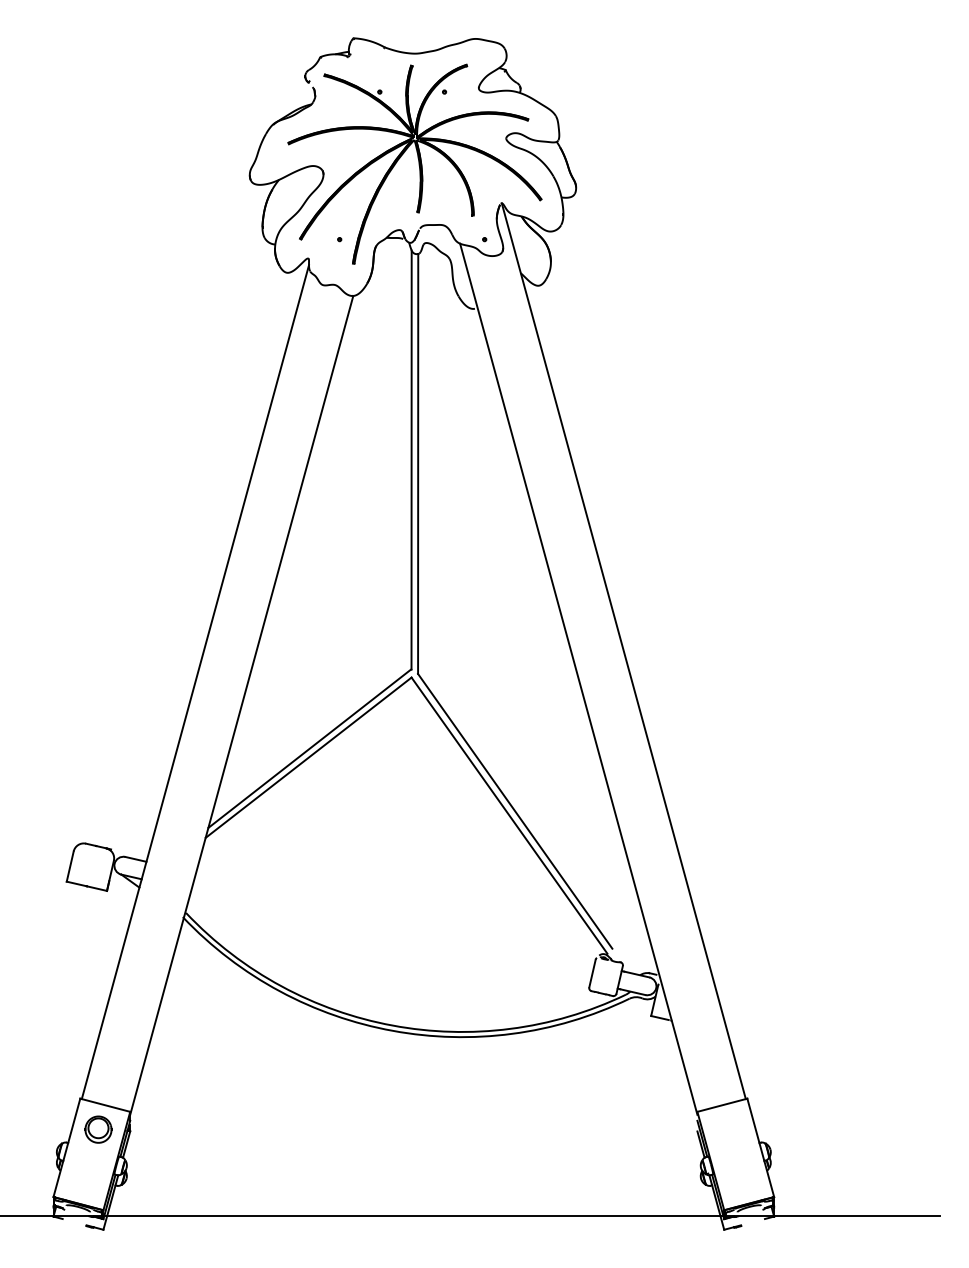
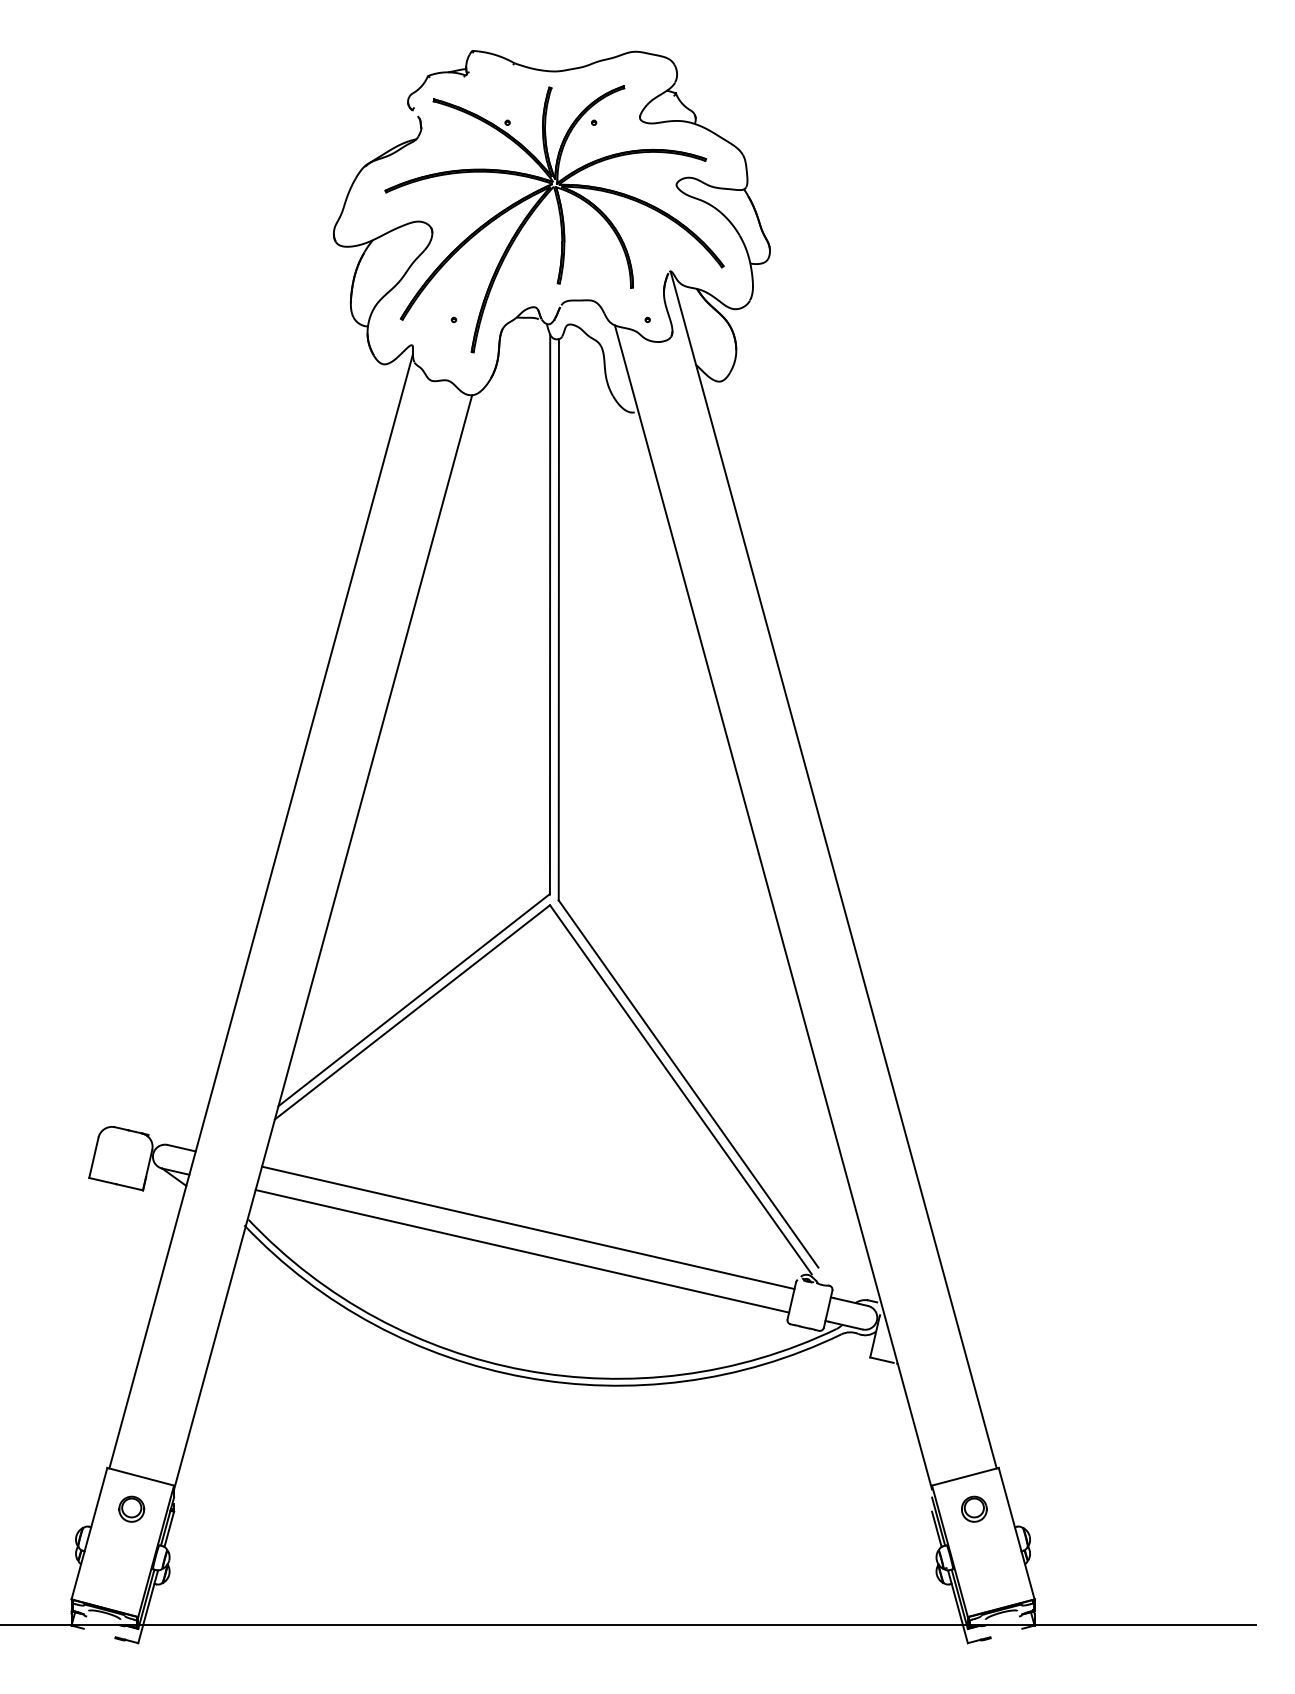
line: (395, 918) -> (528, 1227), added
line: (390, 936) -> (522, 1251), added
part: (98, 1129) -> (131, 1508), size x0.71
part: (729, 1129) -> (974, 1508), added

